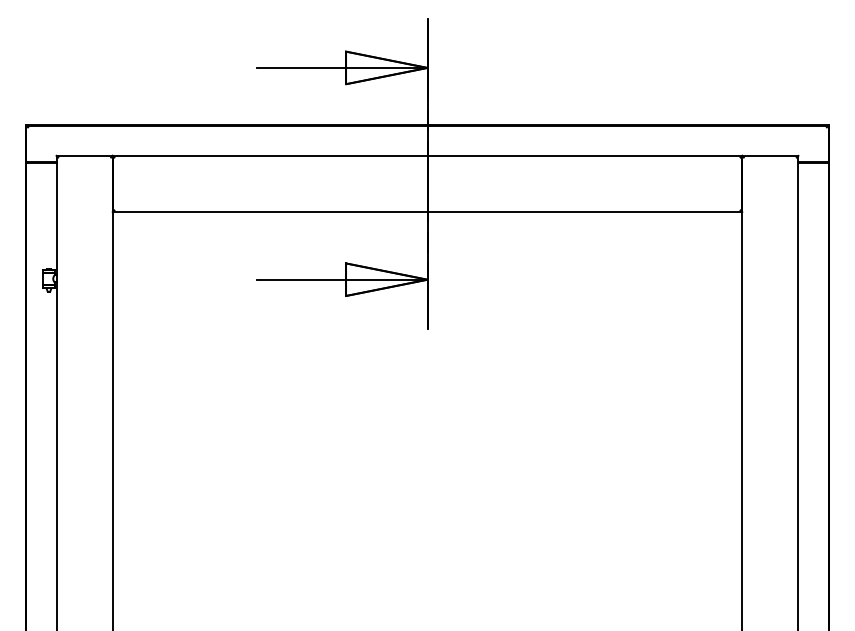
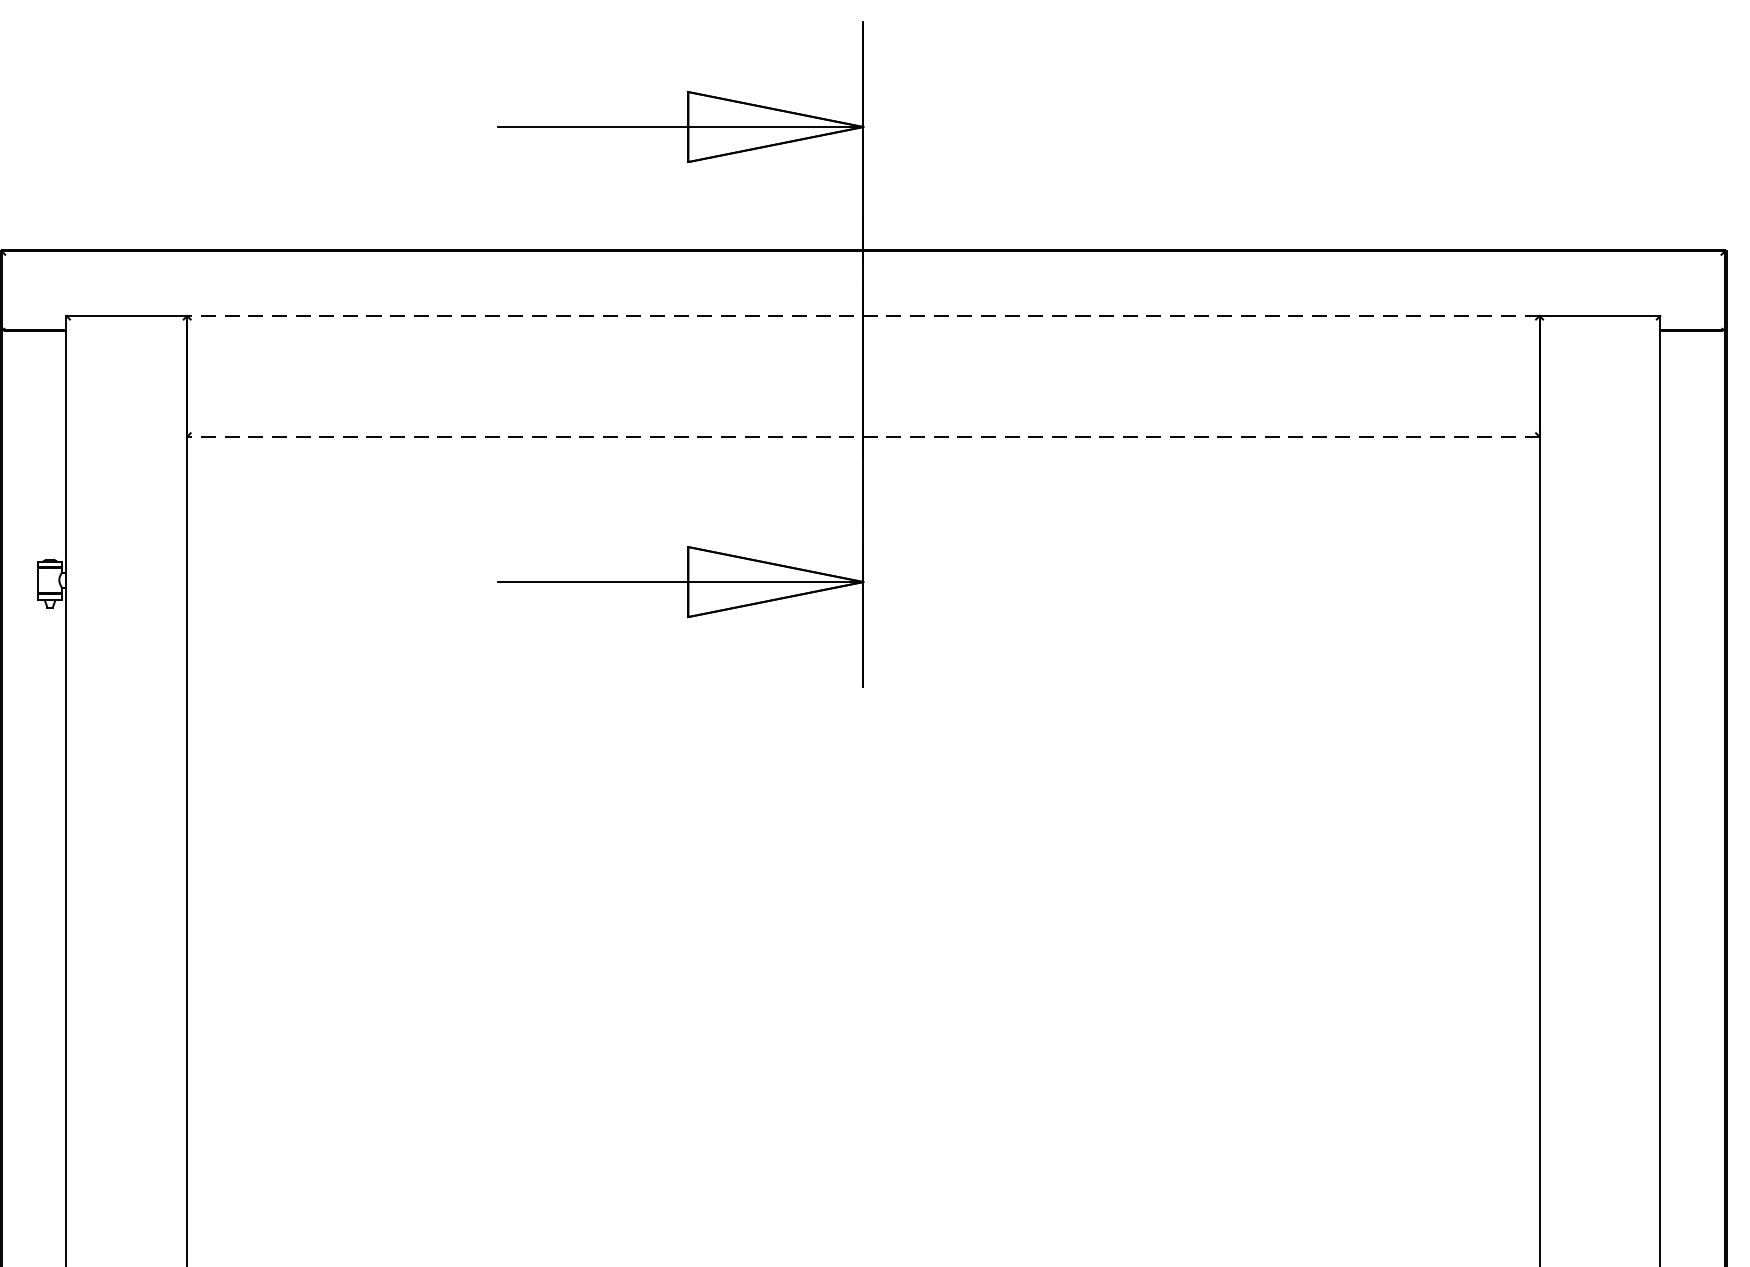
line: (427, 155) -> (863, 315), solid -> dashed
line: (427, 212) -> (863, 437), solid -> dashed

